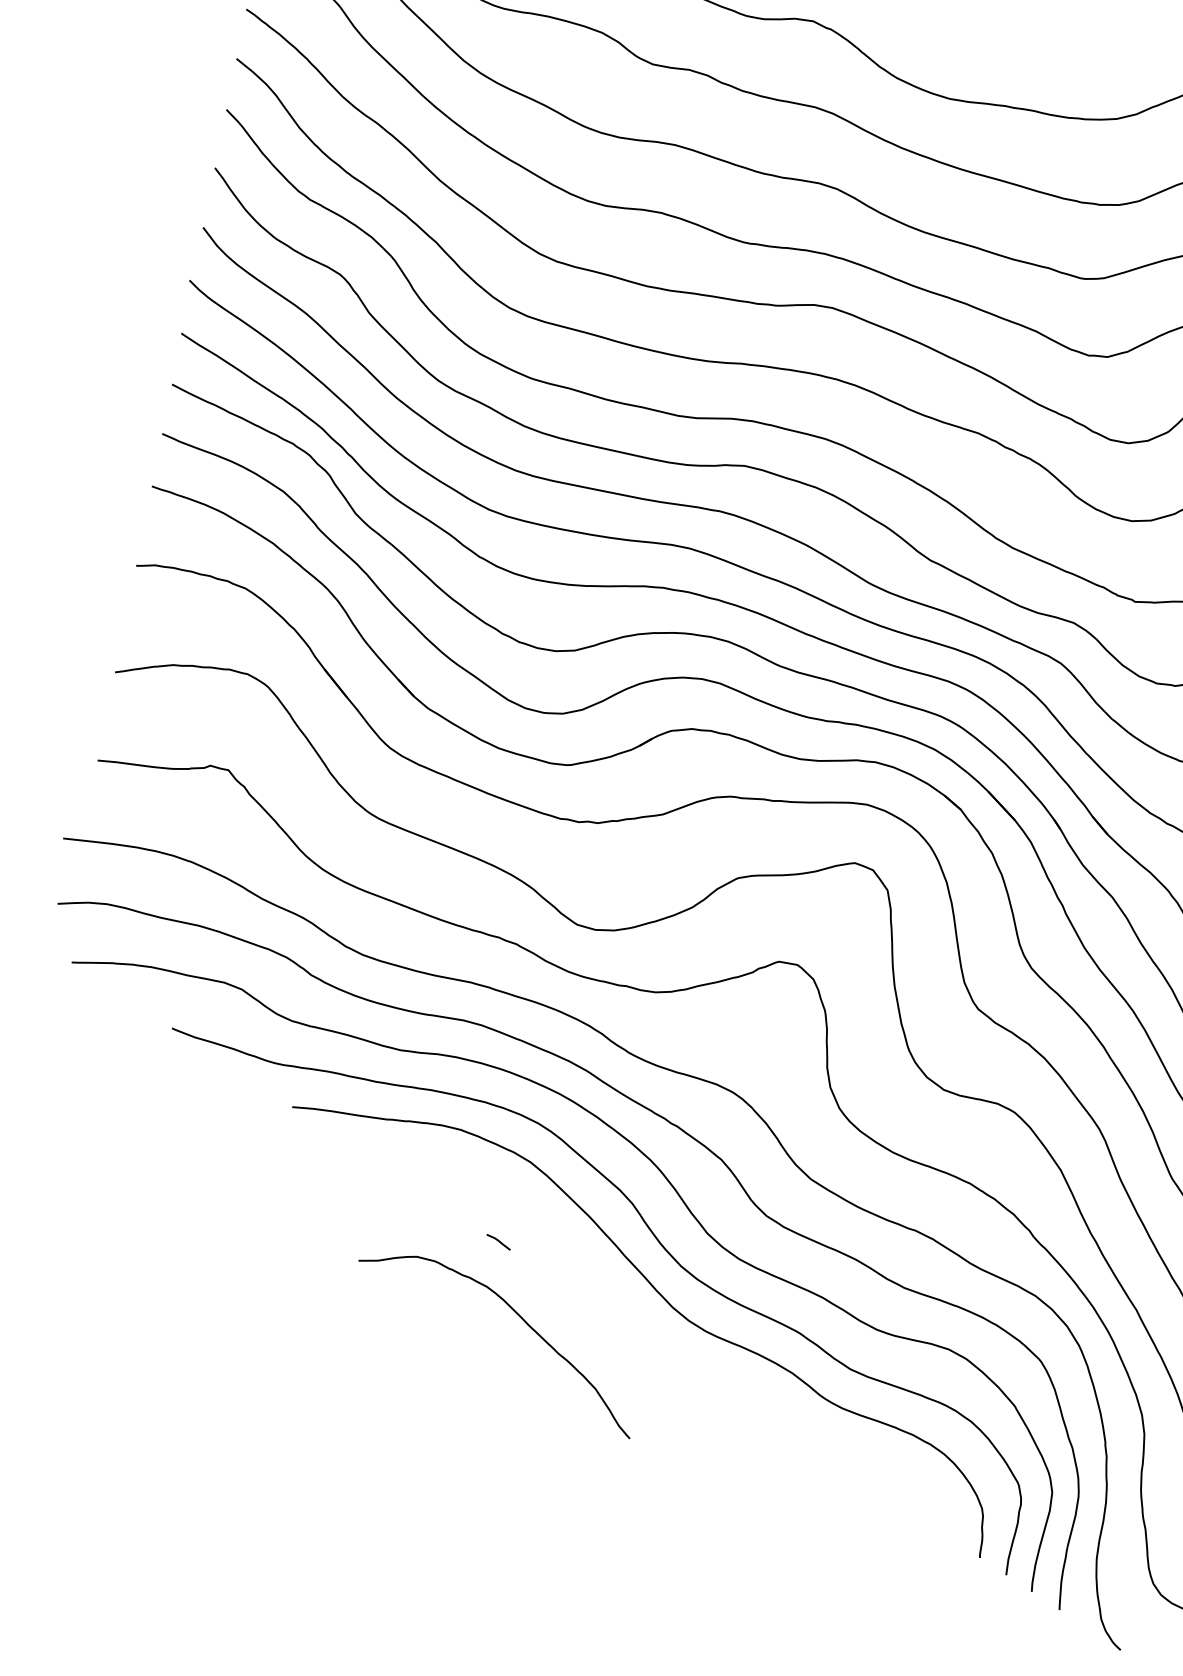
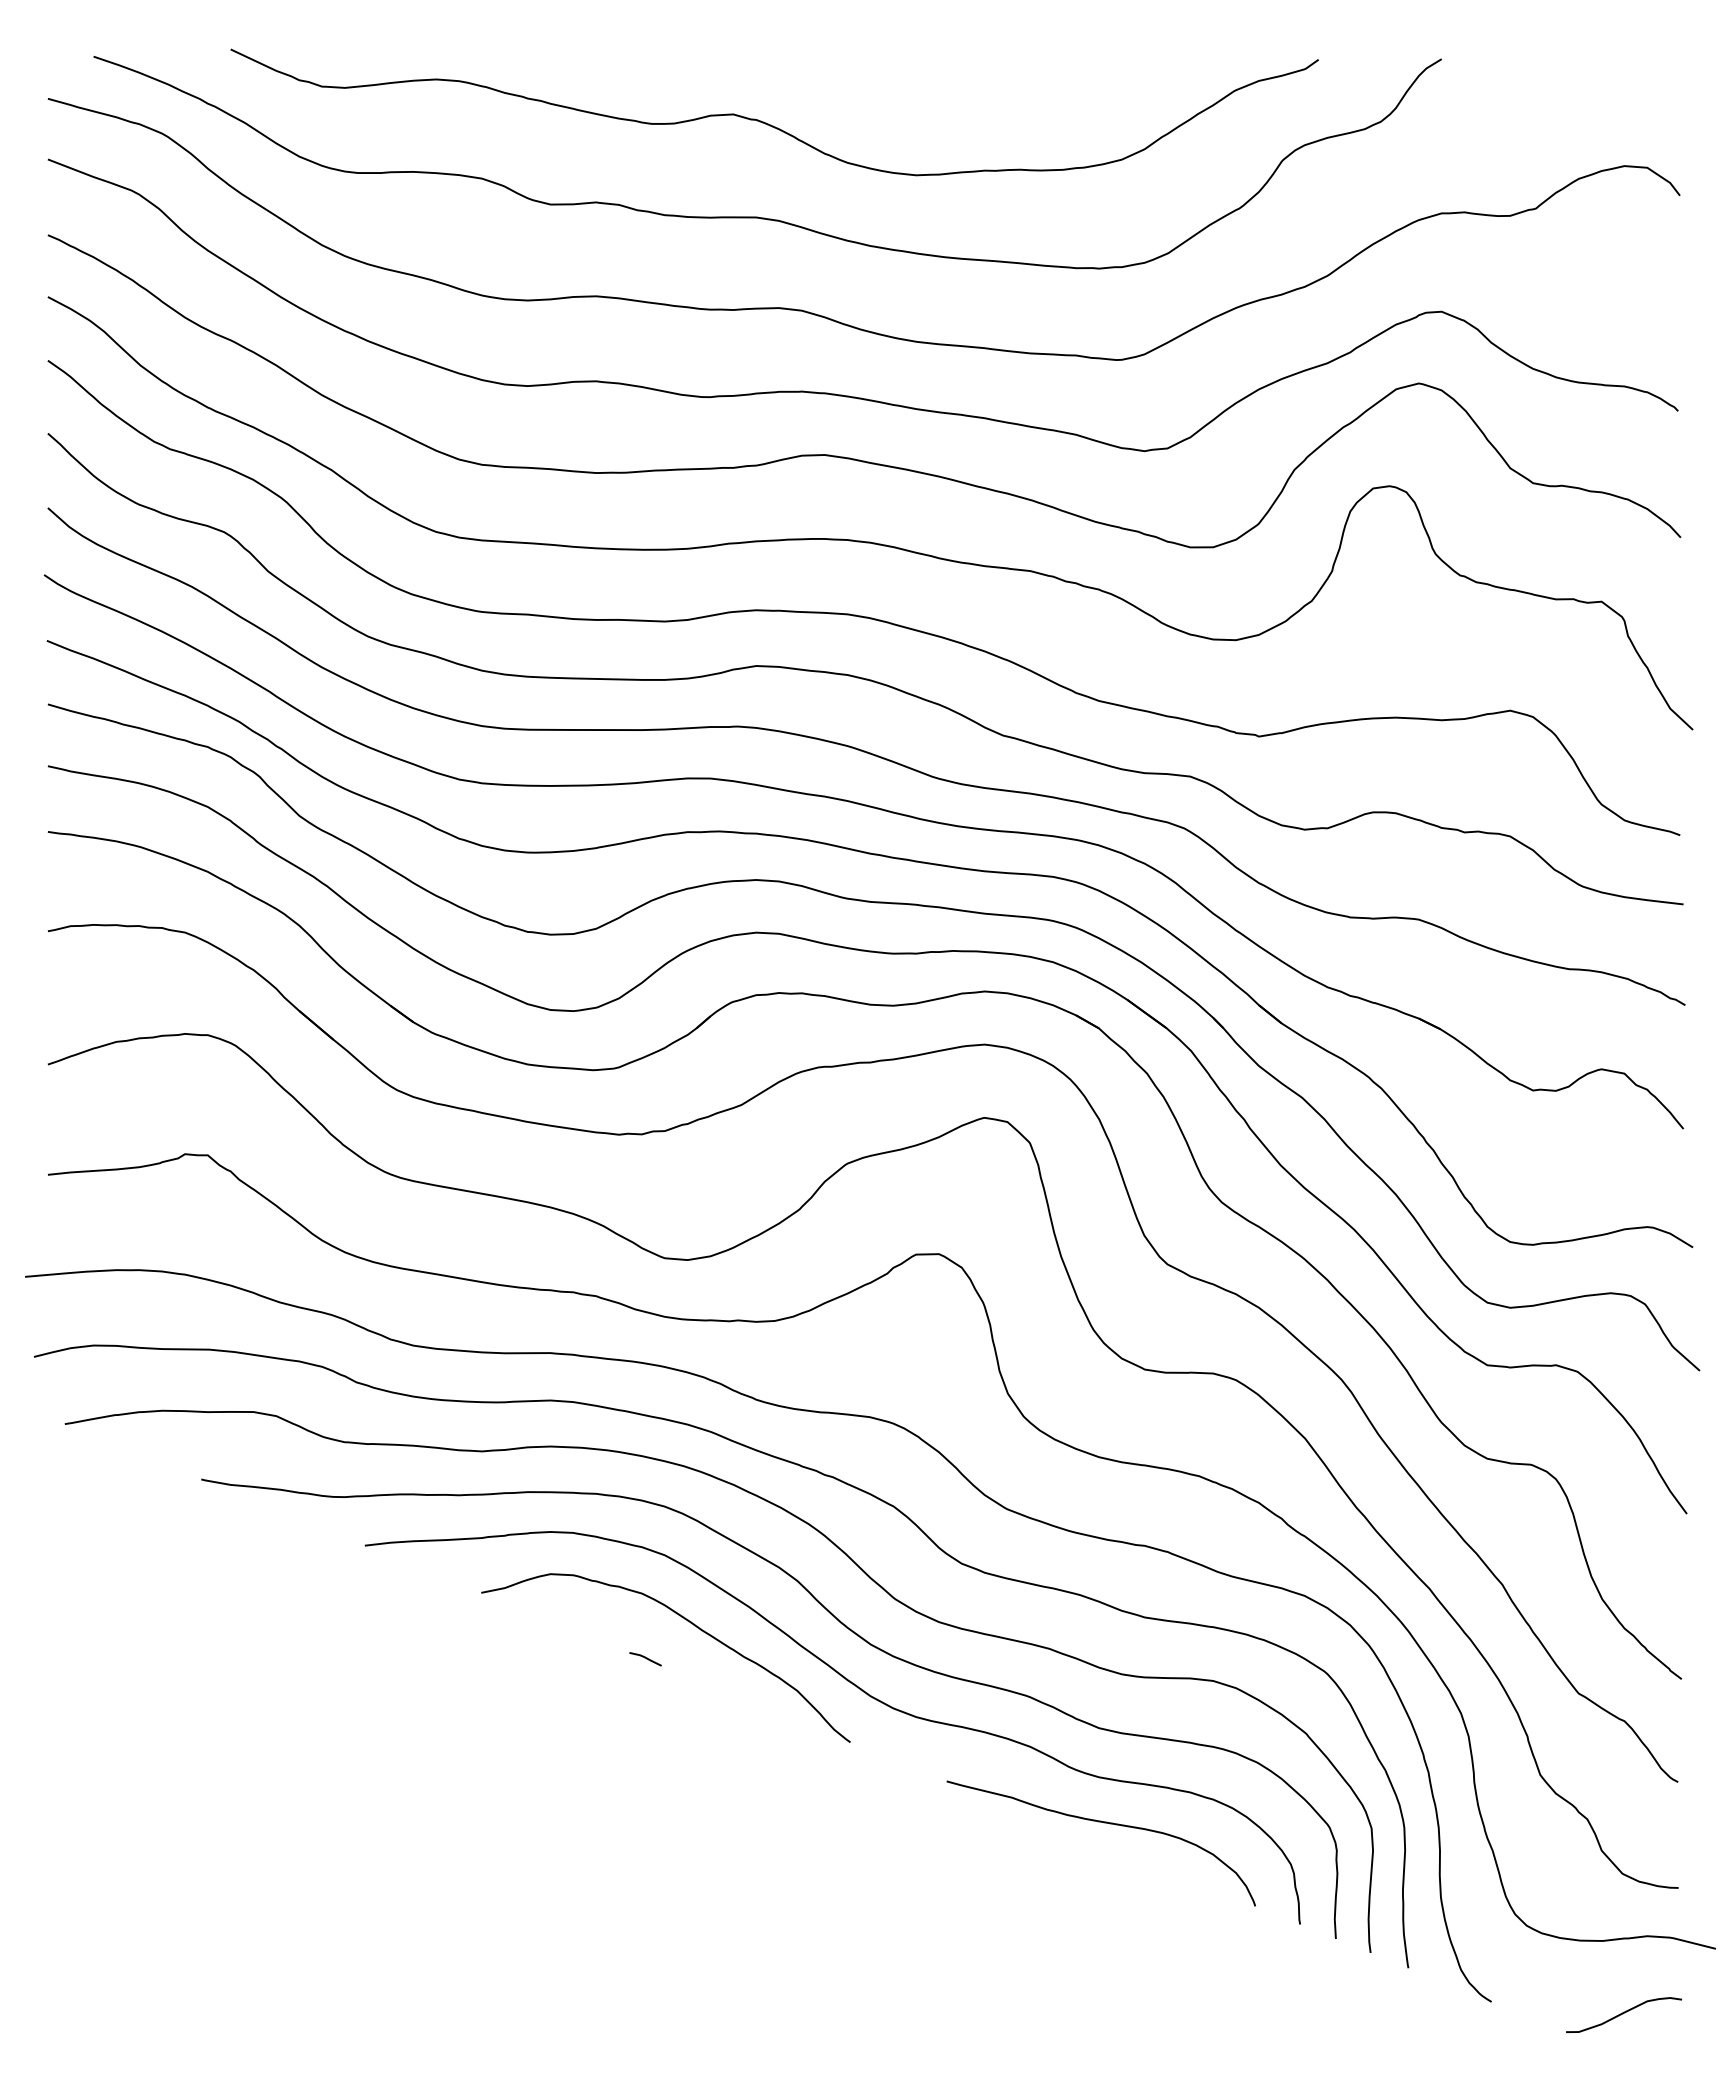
curve: (518, 1316) -> (687, 1621), moved
curve: (839, 1446) -> (1104, 1823), added

